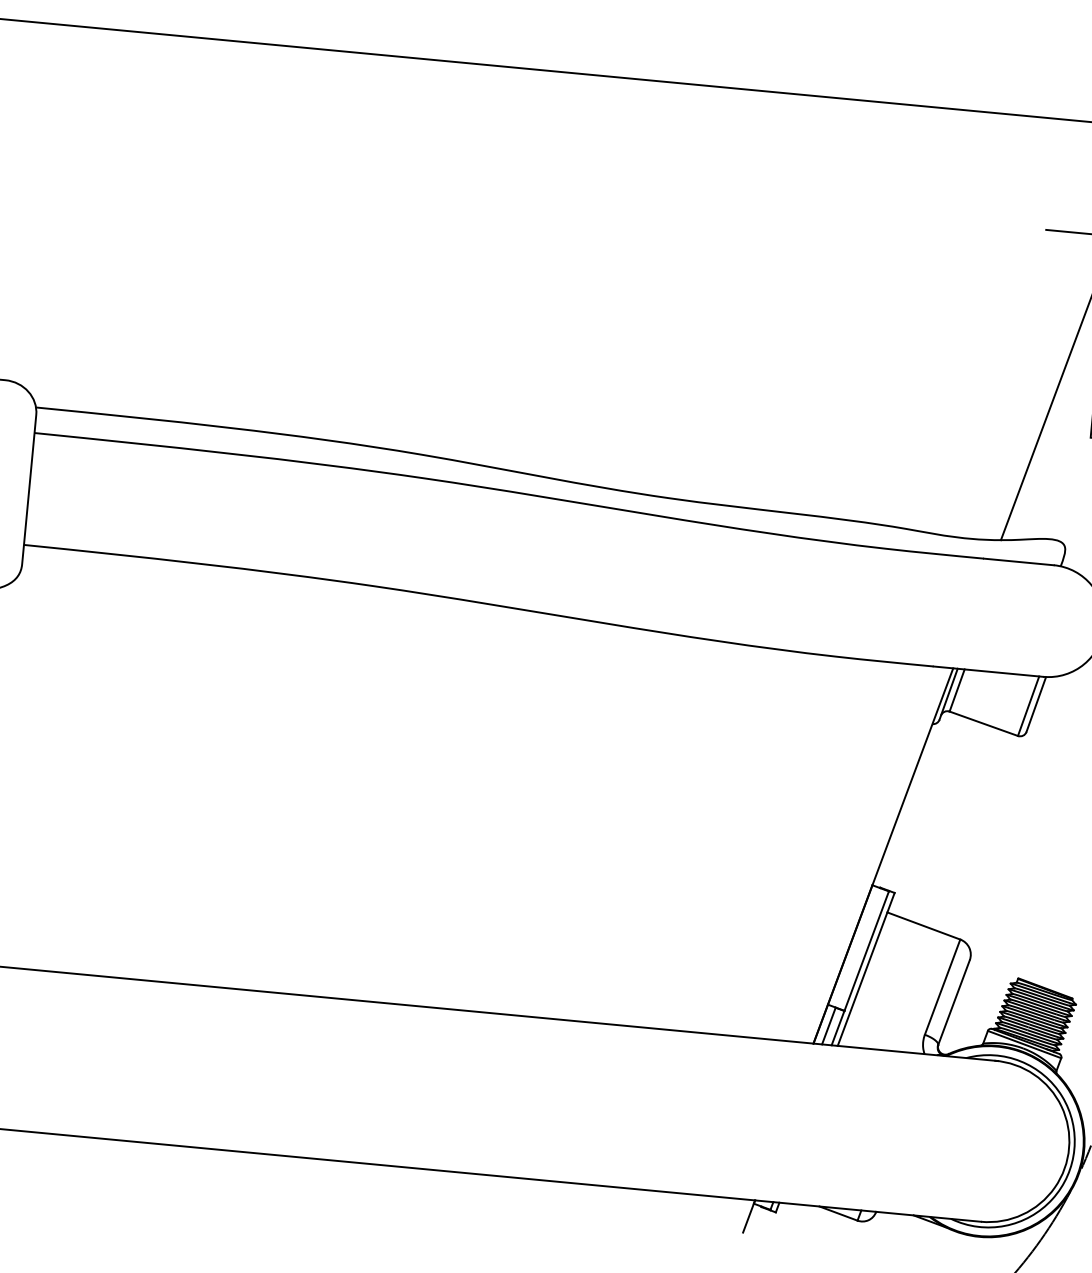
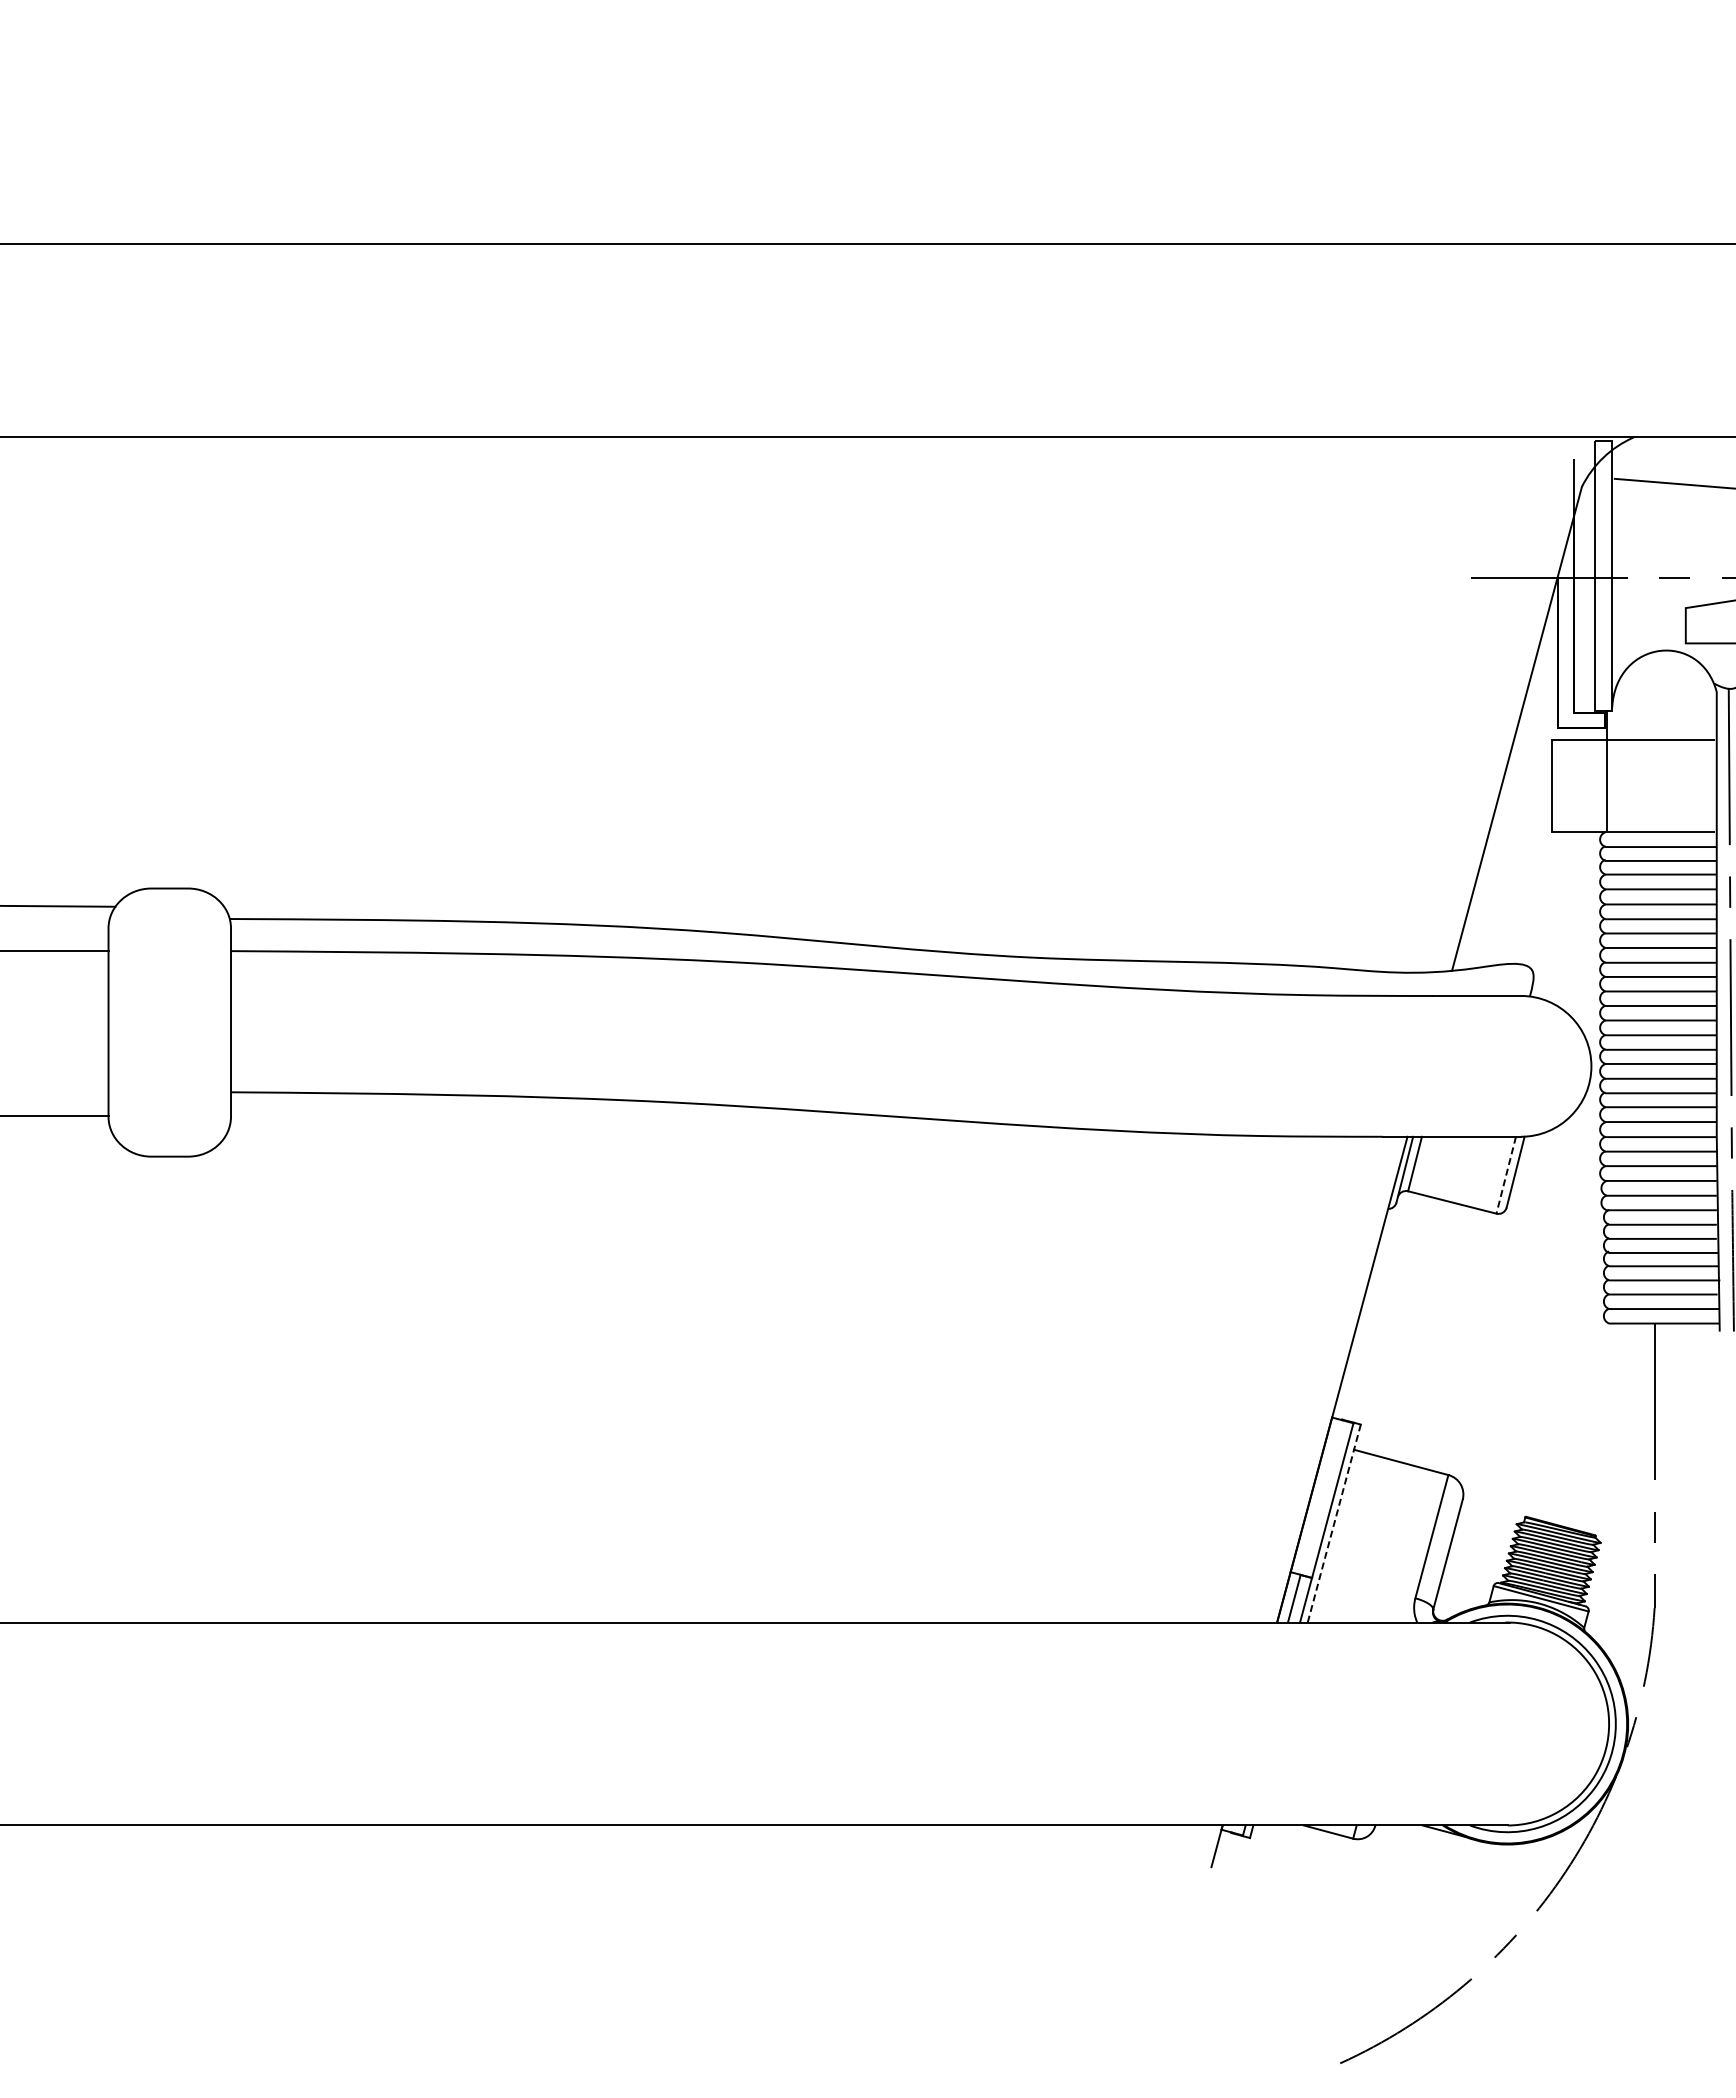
line: (1028, 706) -> (1506, 1175), solid -> dashed
line: (866, 969) -> (1334, 1523), solid -> dashed

